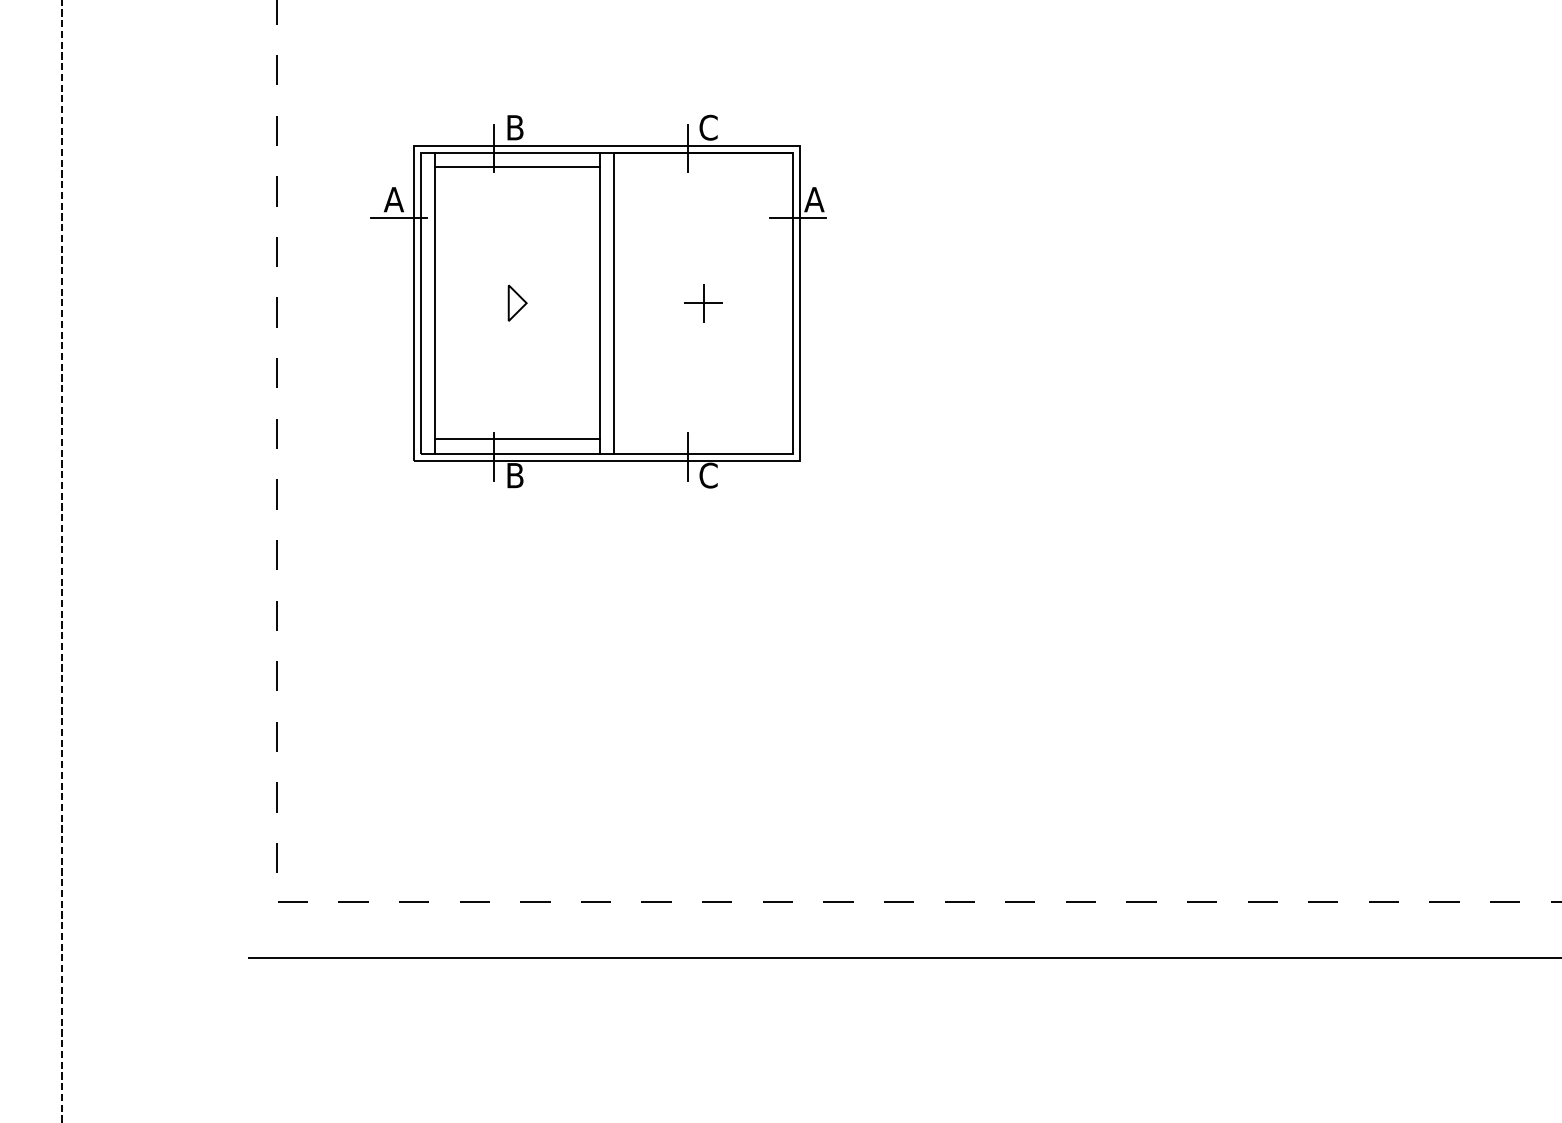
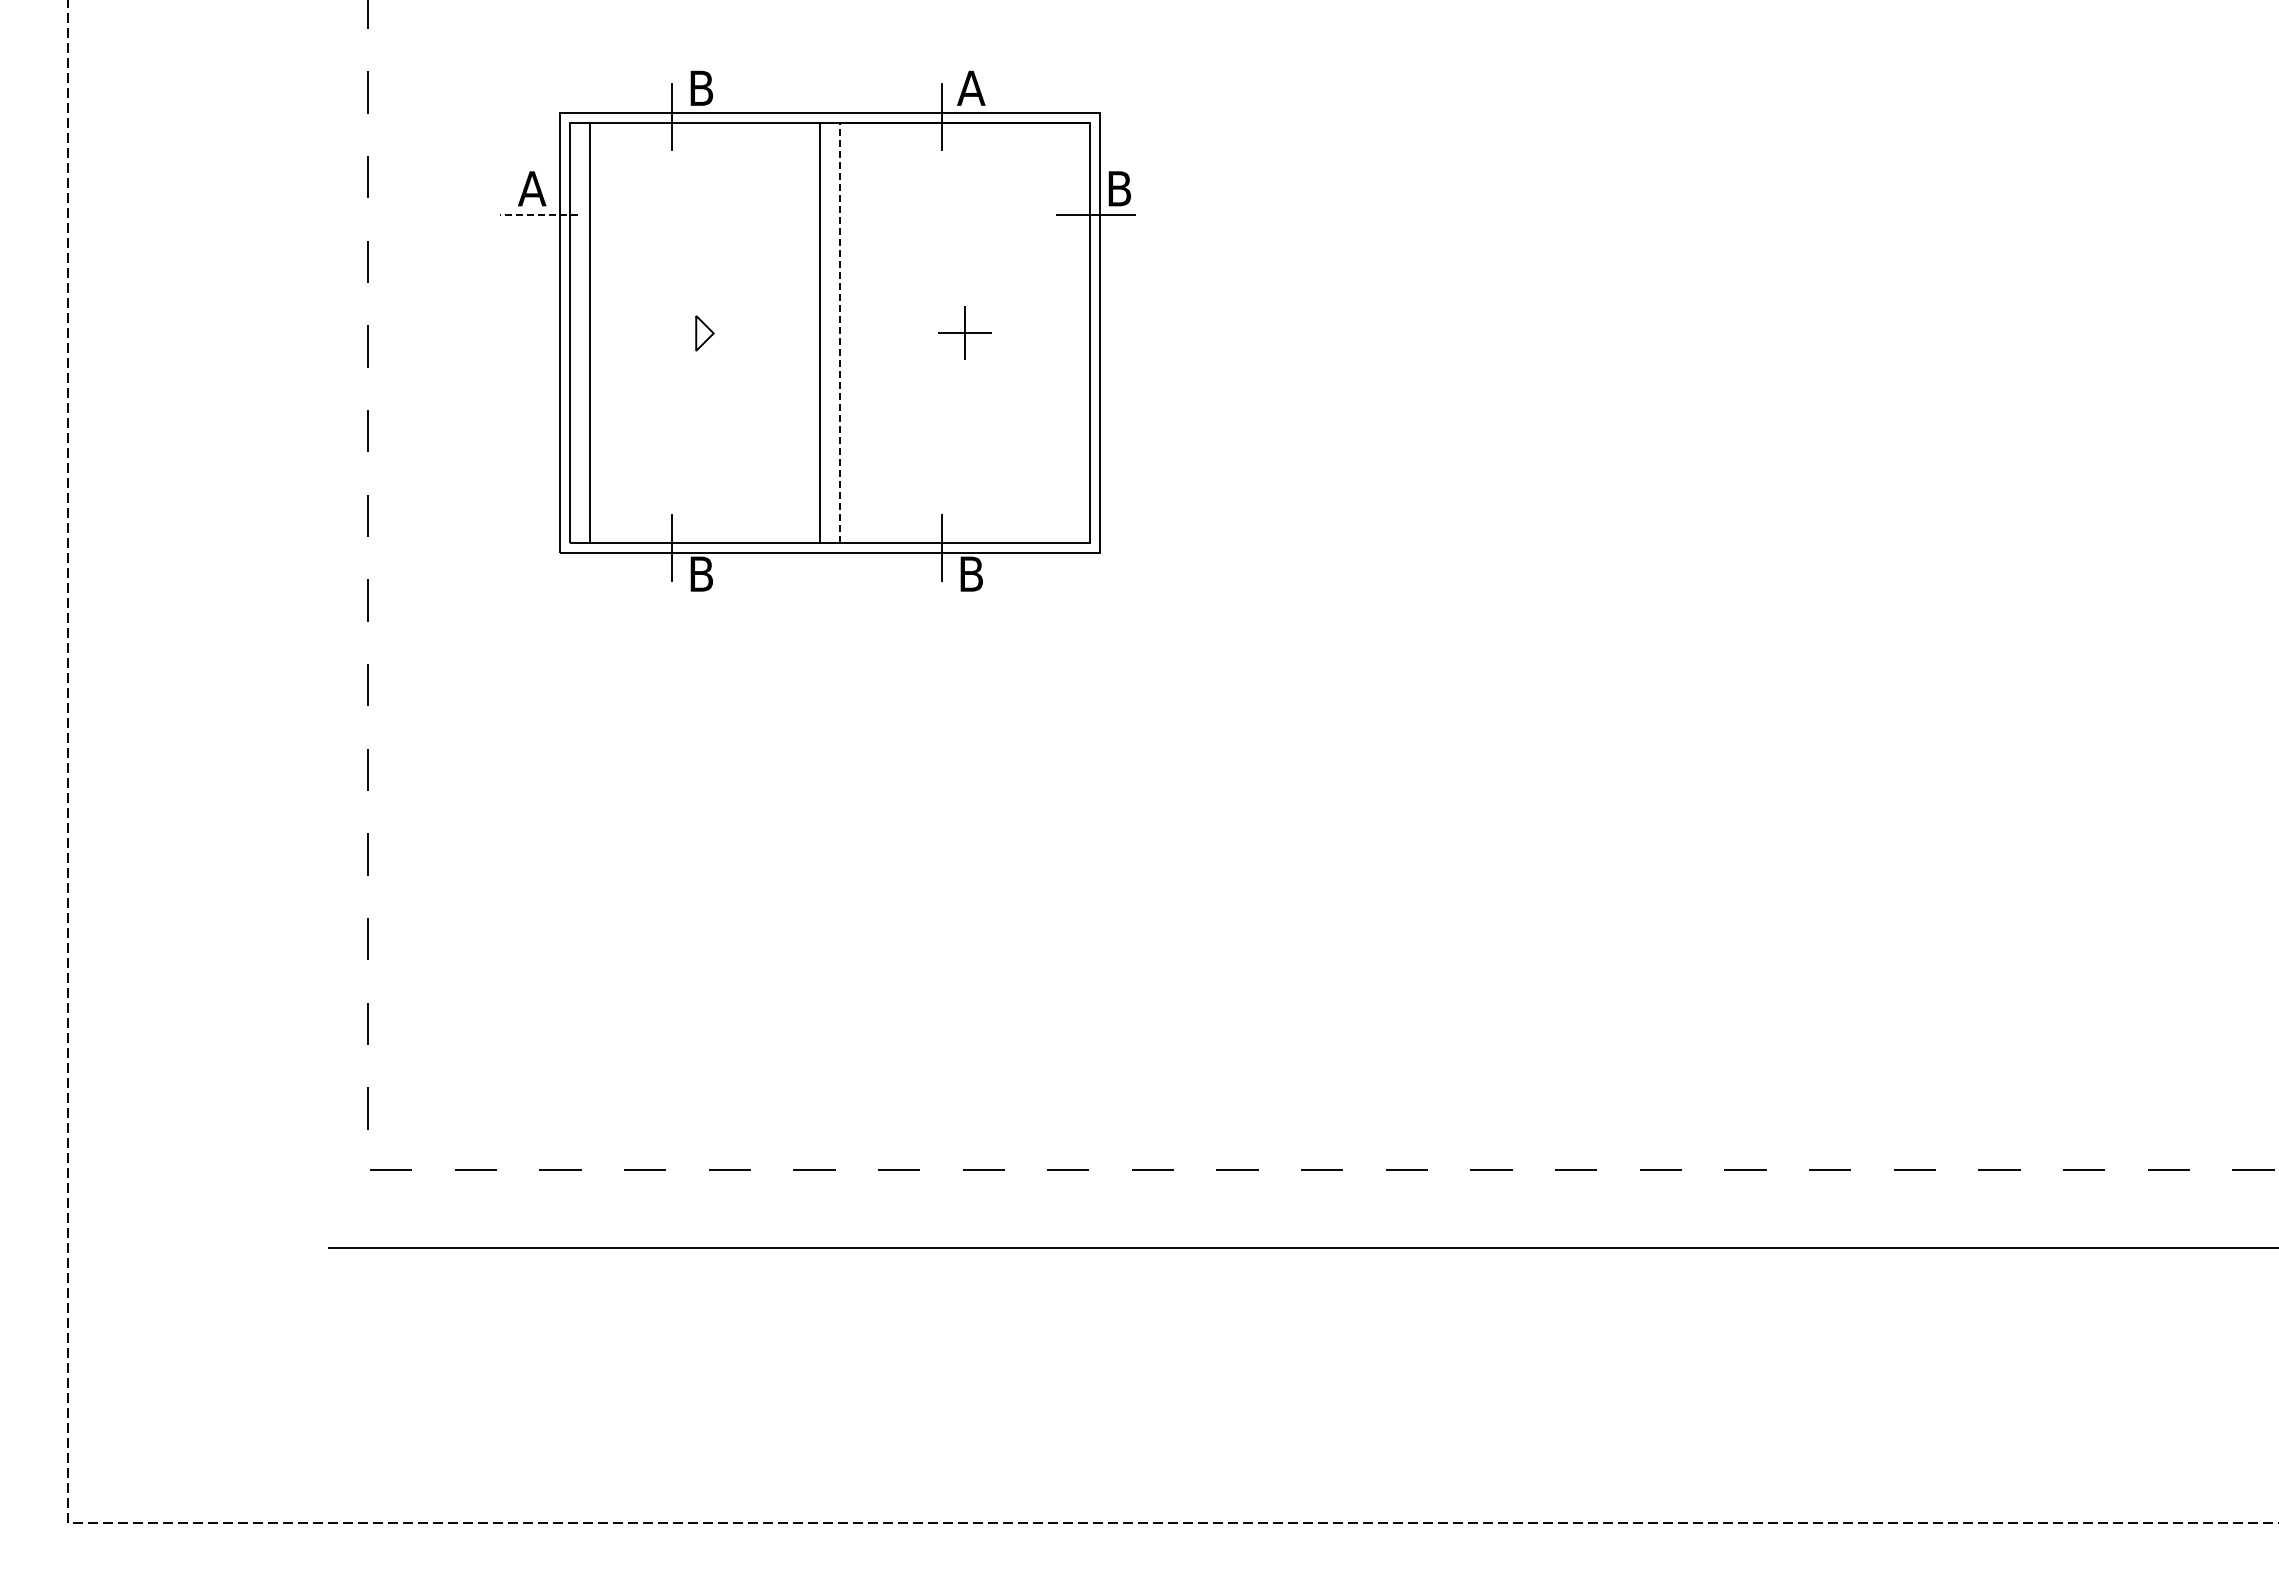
text: (708, 127) -> (971, 88), C -> A
line: (517, 167) -> (704, 143), removed
text: (814, 199) -> (1119, 188), A -> B
line: (398, 218) -> (538, 214), solid -> dashed
part: (517, 303) -> (704, 333), size x0.7
line: (614, 303) -> (839, 333), solid -> dashed
line: (517, 439) -> (704, 523), removed
text: (708, 475) -> (971, 574), C -> B

